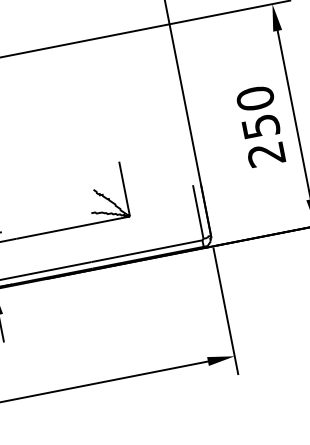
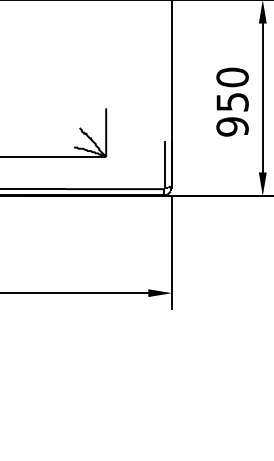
text: (266, 154) -> (232, 126), 250 -> 950

